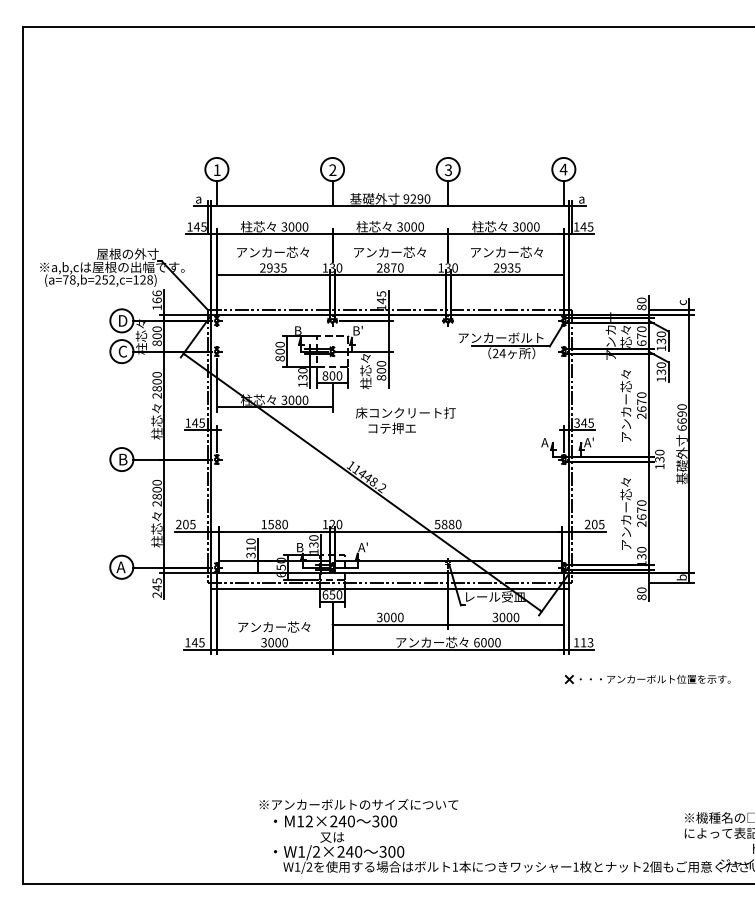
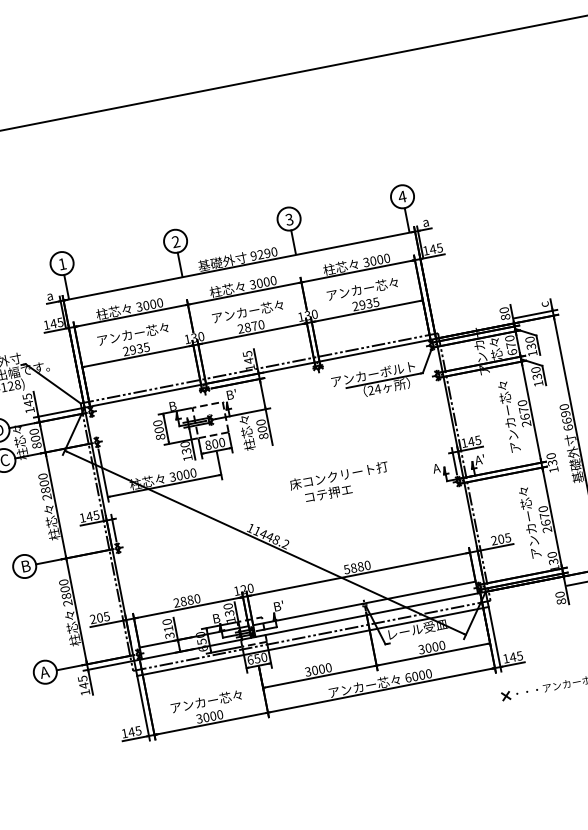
text: (156, 296) -> (27, 399), 166 -> 145
text: (405, 420) -> (340, 483), moved
text: (576, 422) -> (463, 442), 345 -> 145
text: (267, 524) -> (180, 602), 1580 -> 2880
text: (363, 547) -> (278, 606), A' -> B'
text: (156, 594) -> (84, 692), 245 -> 145
text: (586, 642) -> (515, 656), 113 -> 145

